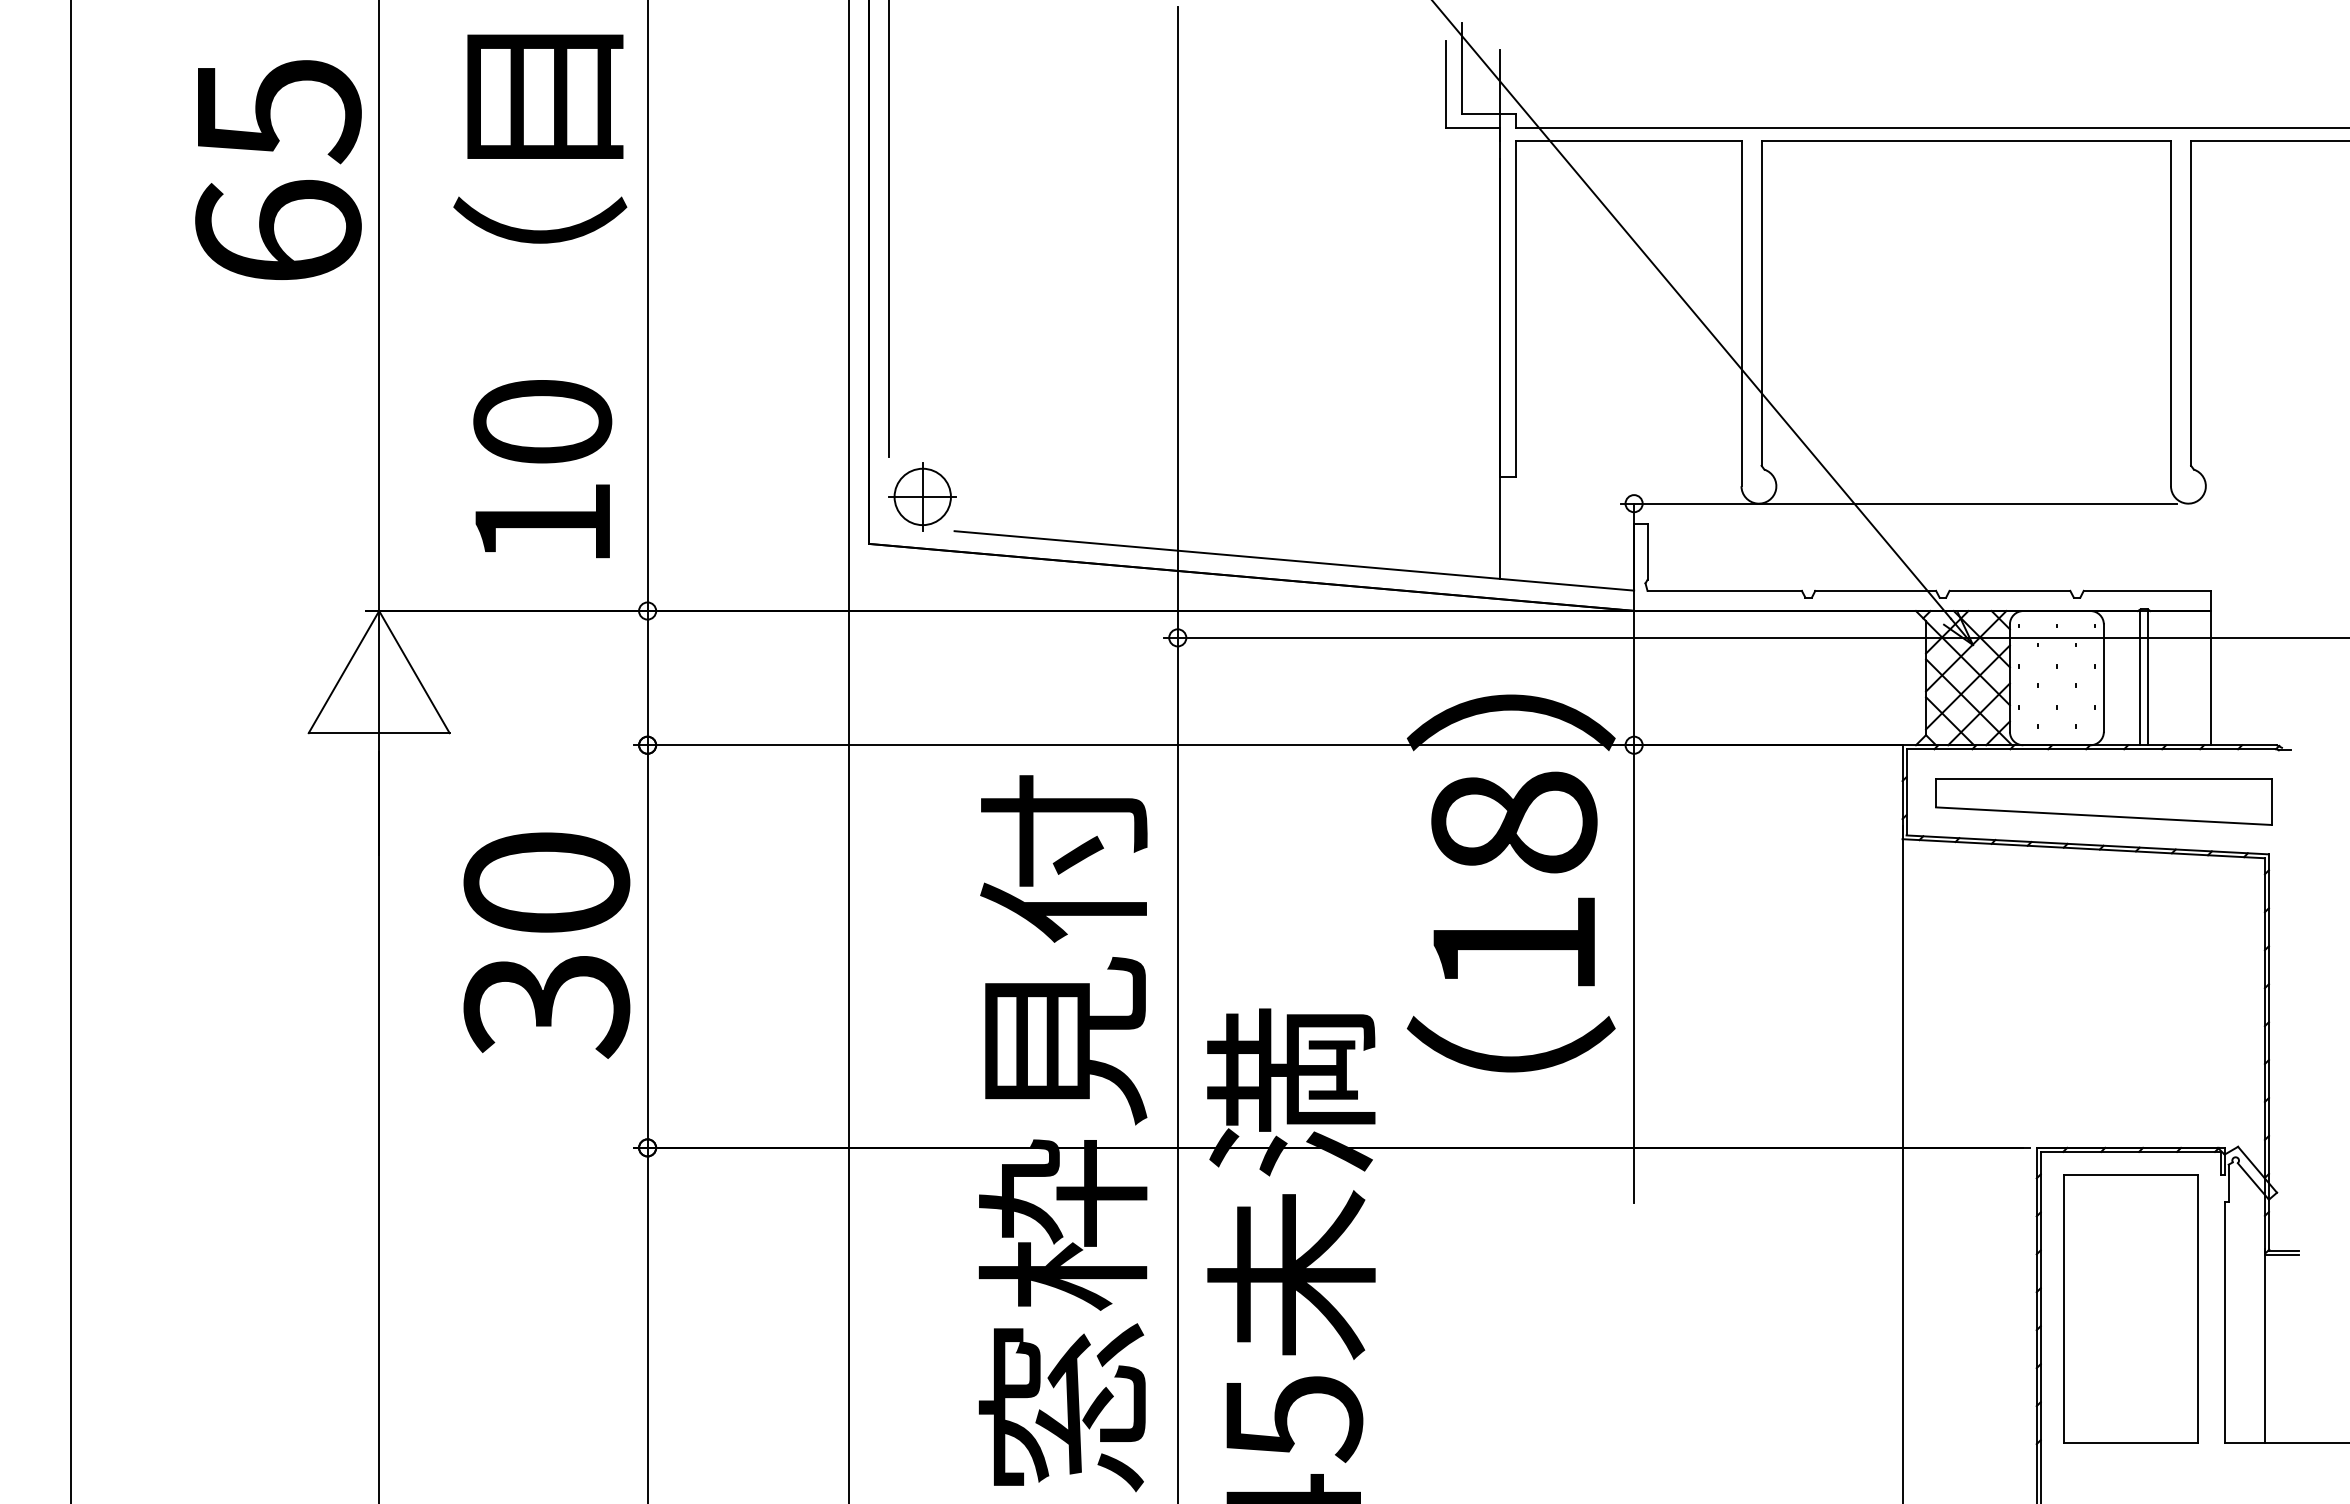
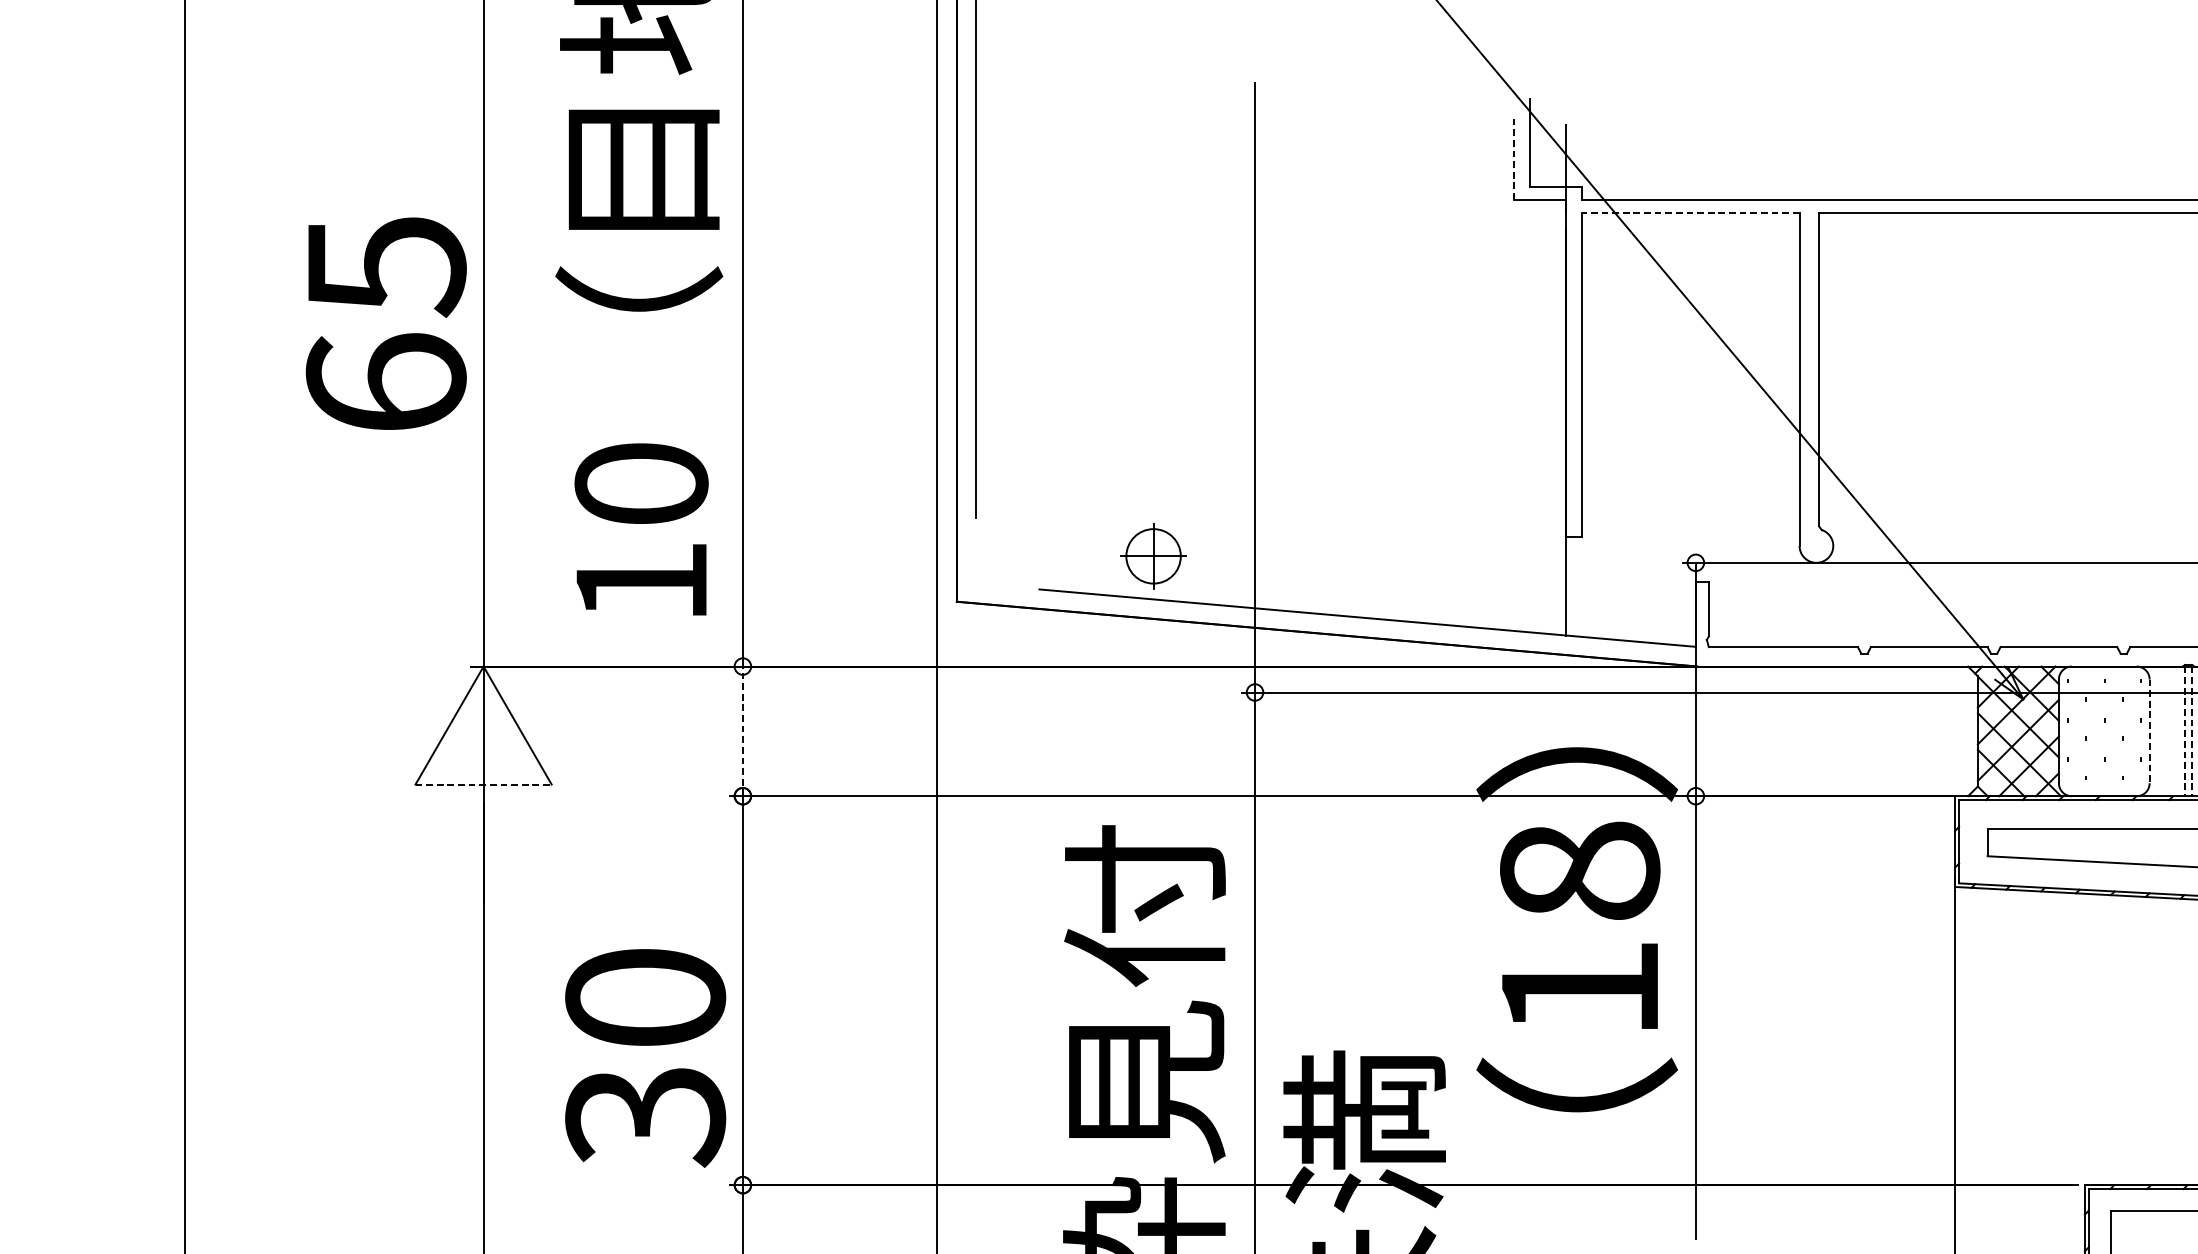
line: (1446, 84) -> (1514, 157), solid -> dashed
line: (1628, 141) -> (1690, 213), solid -> dashed
text: (278, 169) -> (386, 323), moved
part: (922, 496) -> (1153, 555), moved
line: (647, 677) -> (742, 730), solid -> dashed
line: (2103, 678) -> (2149, 731), solid -> dashed
line: (2140, 678) -> (2185, 731), solid -> dashed
line: (2148, 678) -> (2192, 731), solid -> dashed
line: (379, 733) -> (483, 784), solid -> dashed
text: (546, 945) -> (645, 1058), moved

